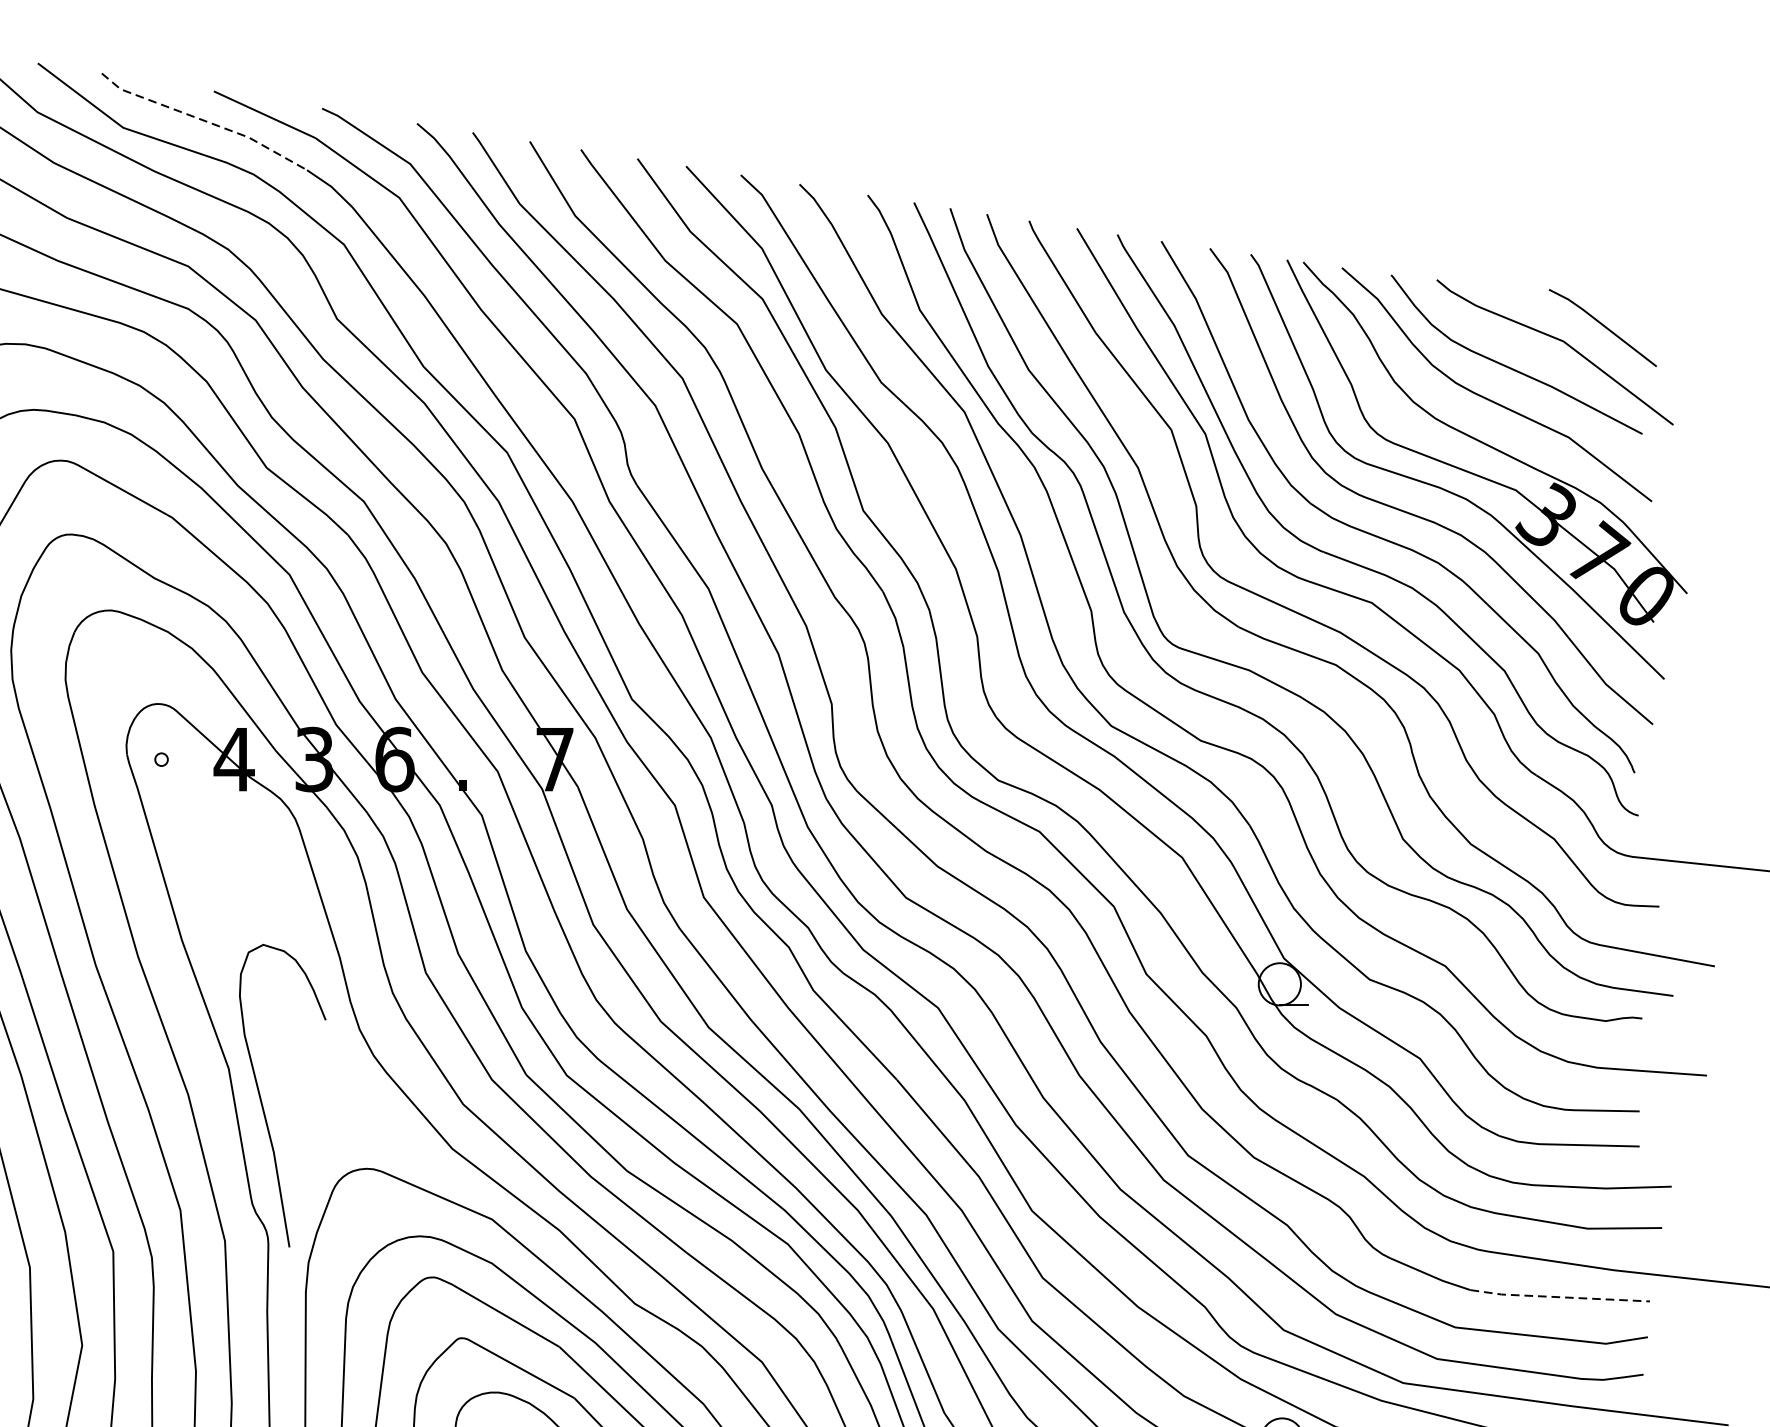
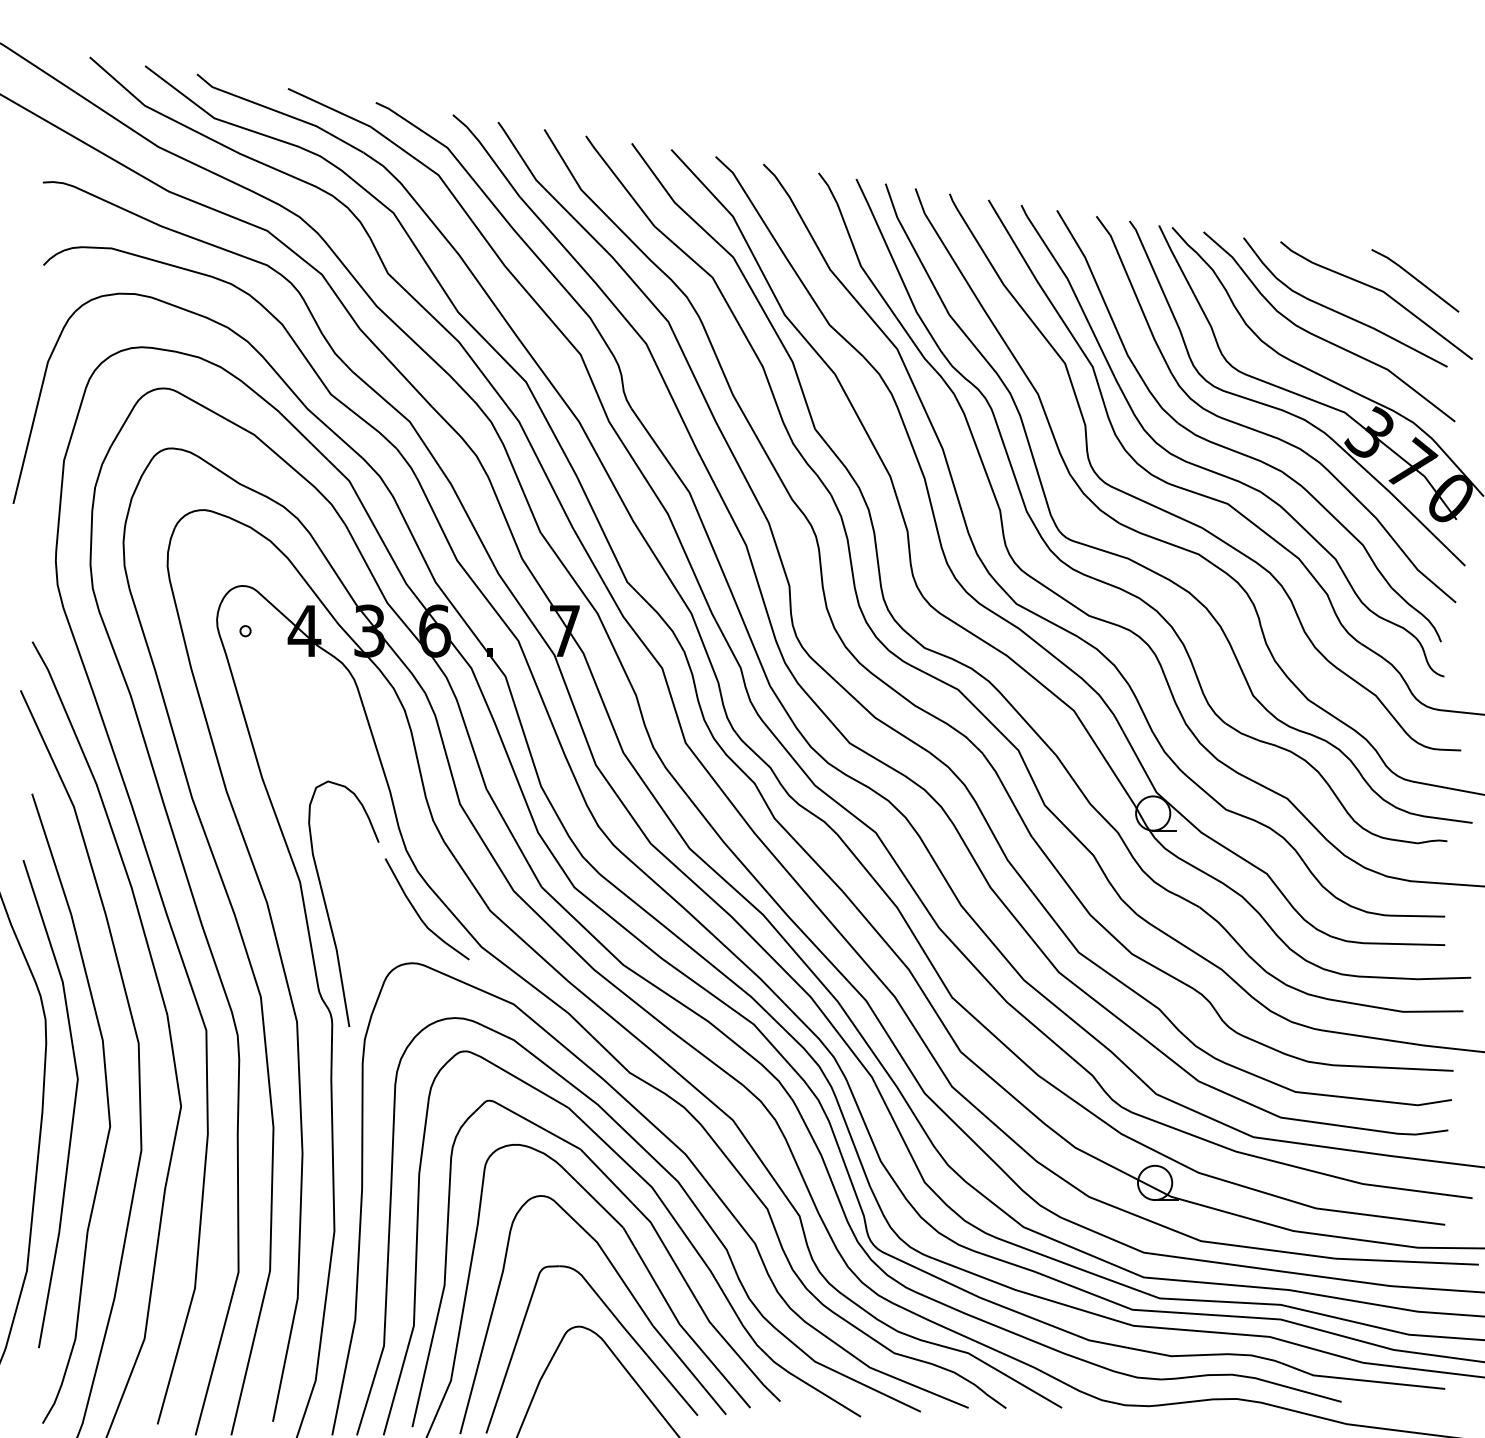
line: (204, 120) -> (280, 112), dashed -> solid
curve: (374, 1107) -> (418, 913), added
line: (1558, 1297) -> (1379, 1067), dashed -> solid

